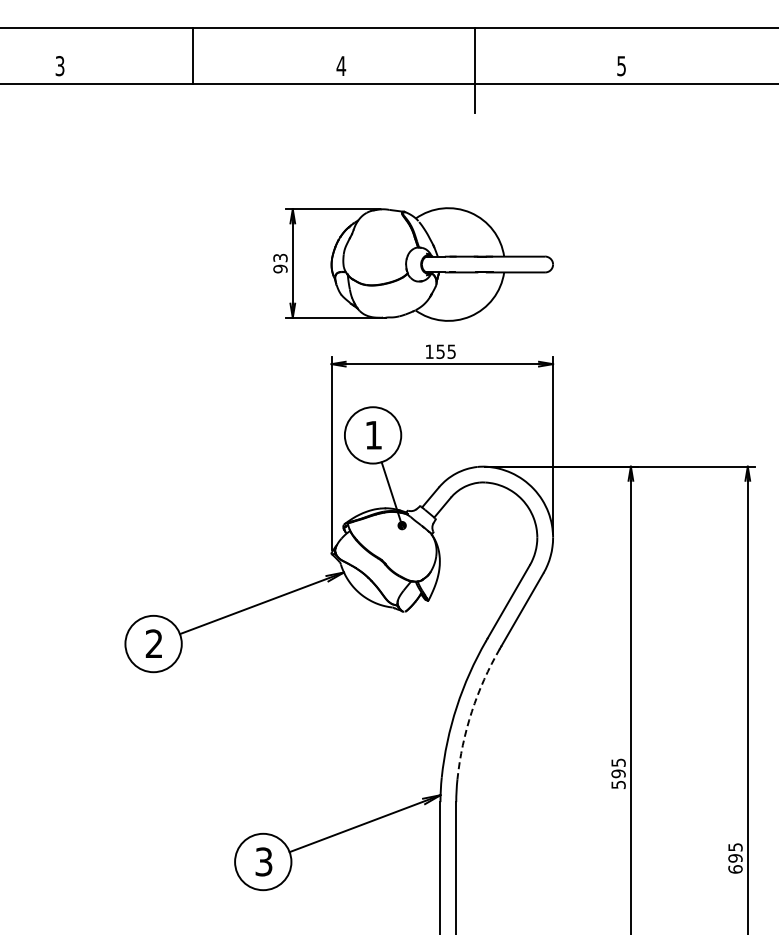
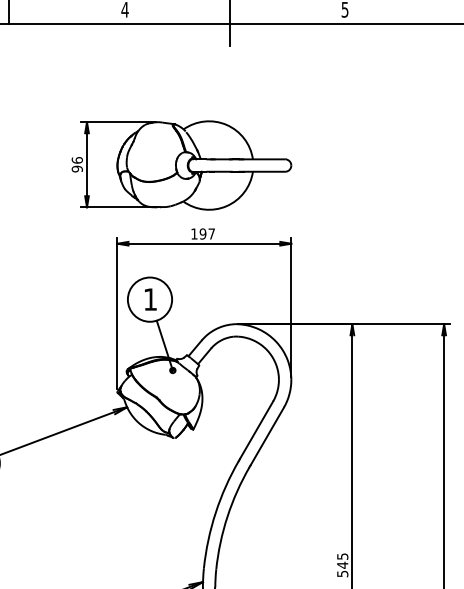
text: (280, 257) -> (77, 160), 93 -> 96
text: (445, 351) -> (206, 233), 155 -> 197
arc: (471, 711) -> (227, 516), dashed -> solid
text: (618, 773) -> (342, 565), 595 -> 545

